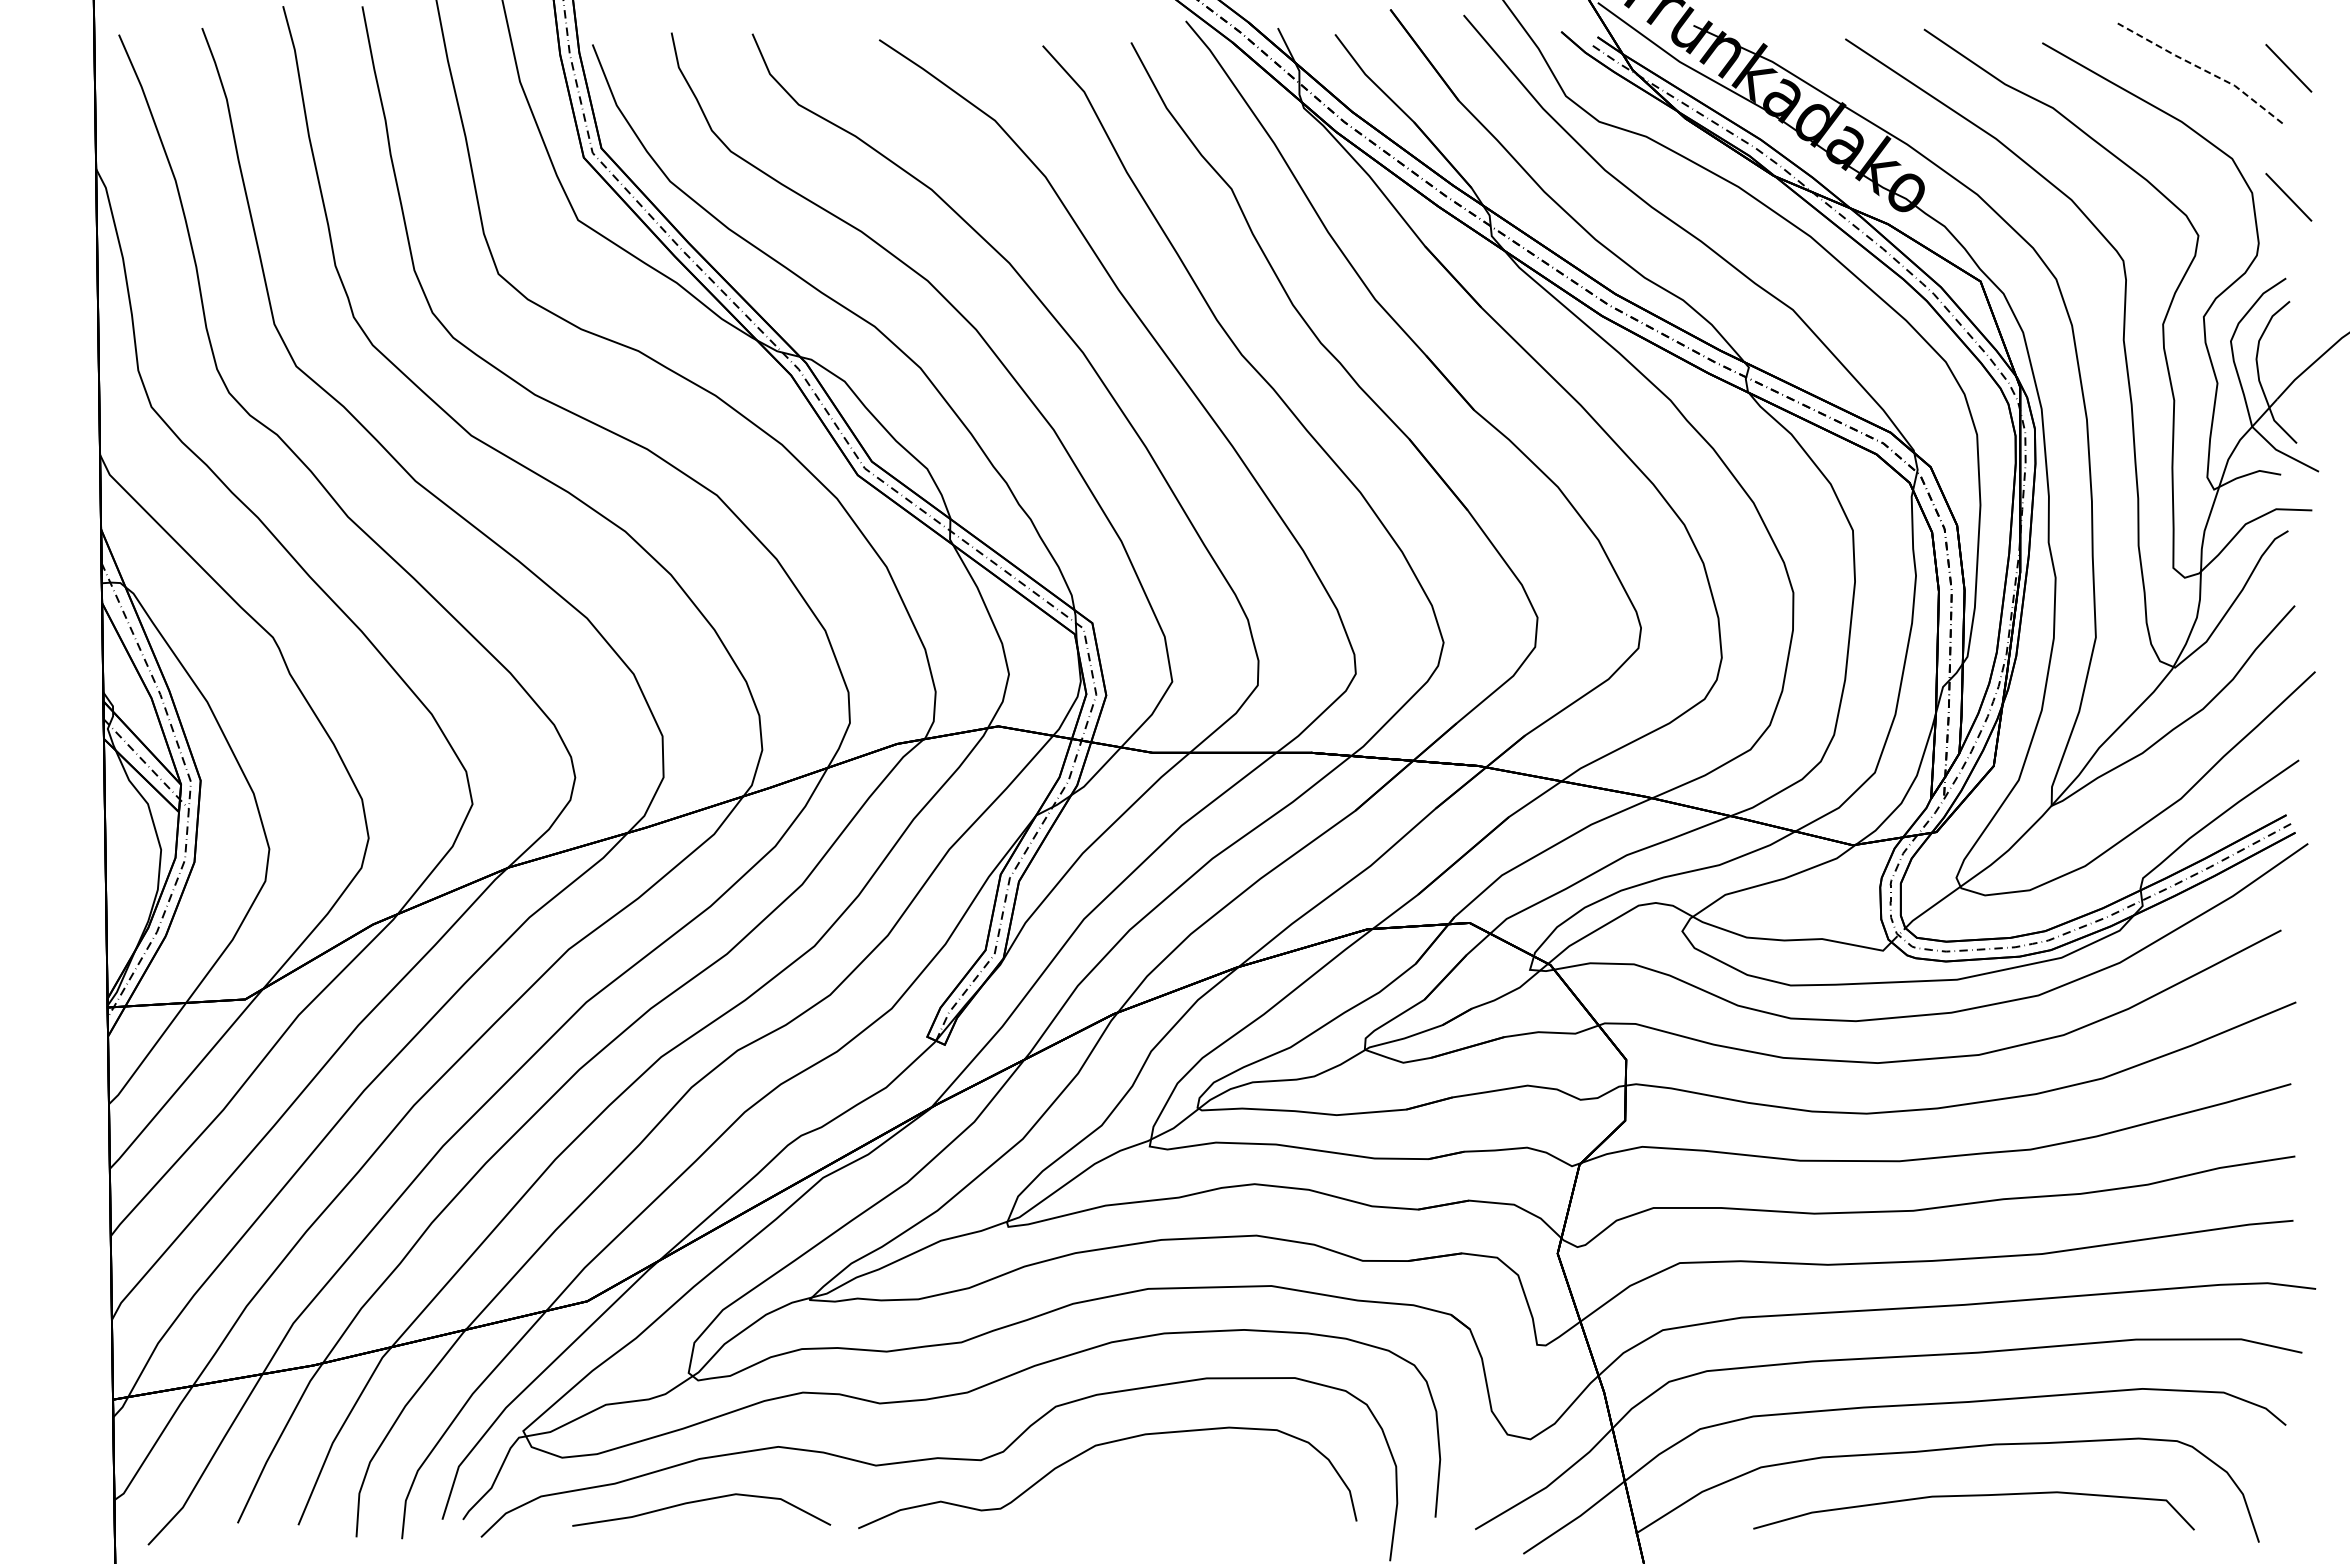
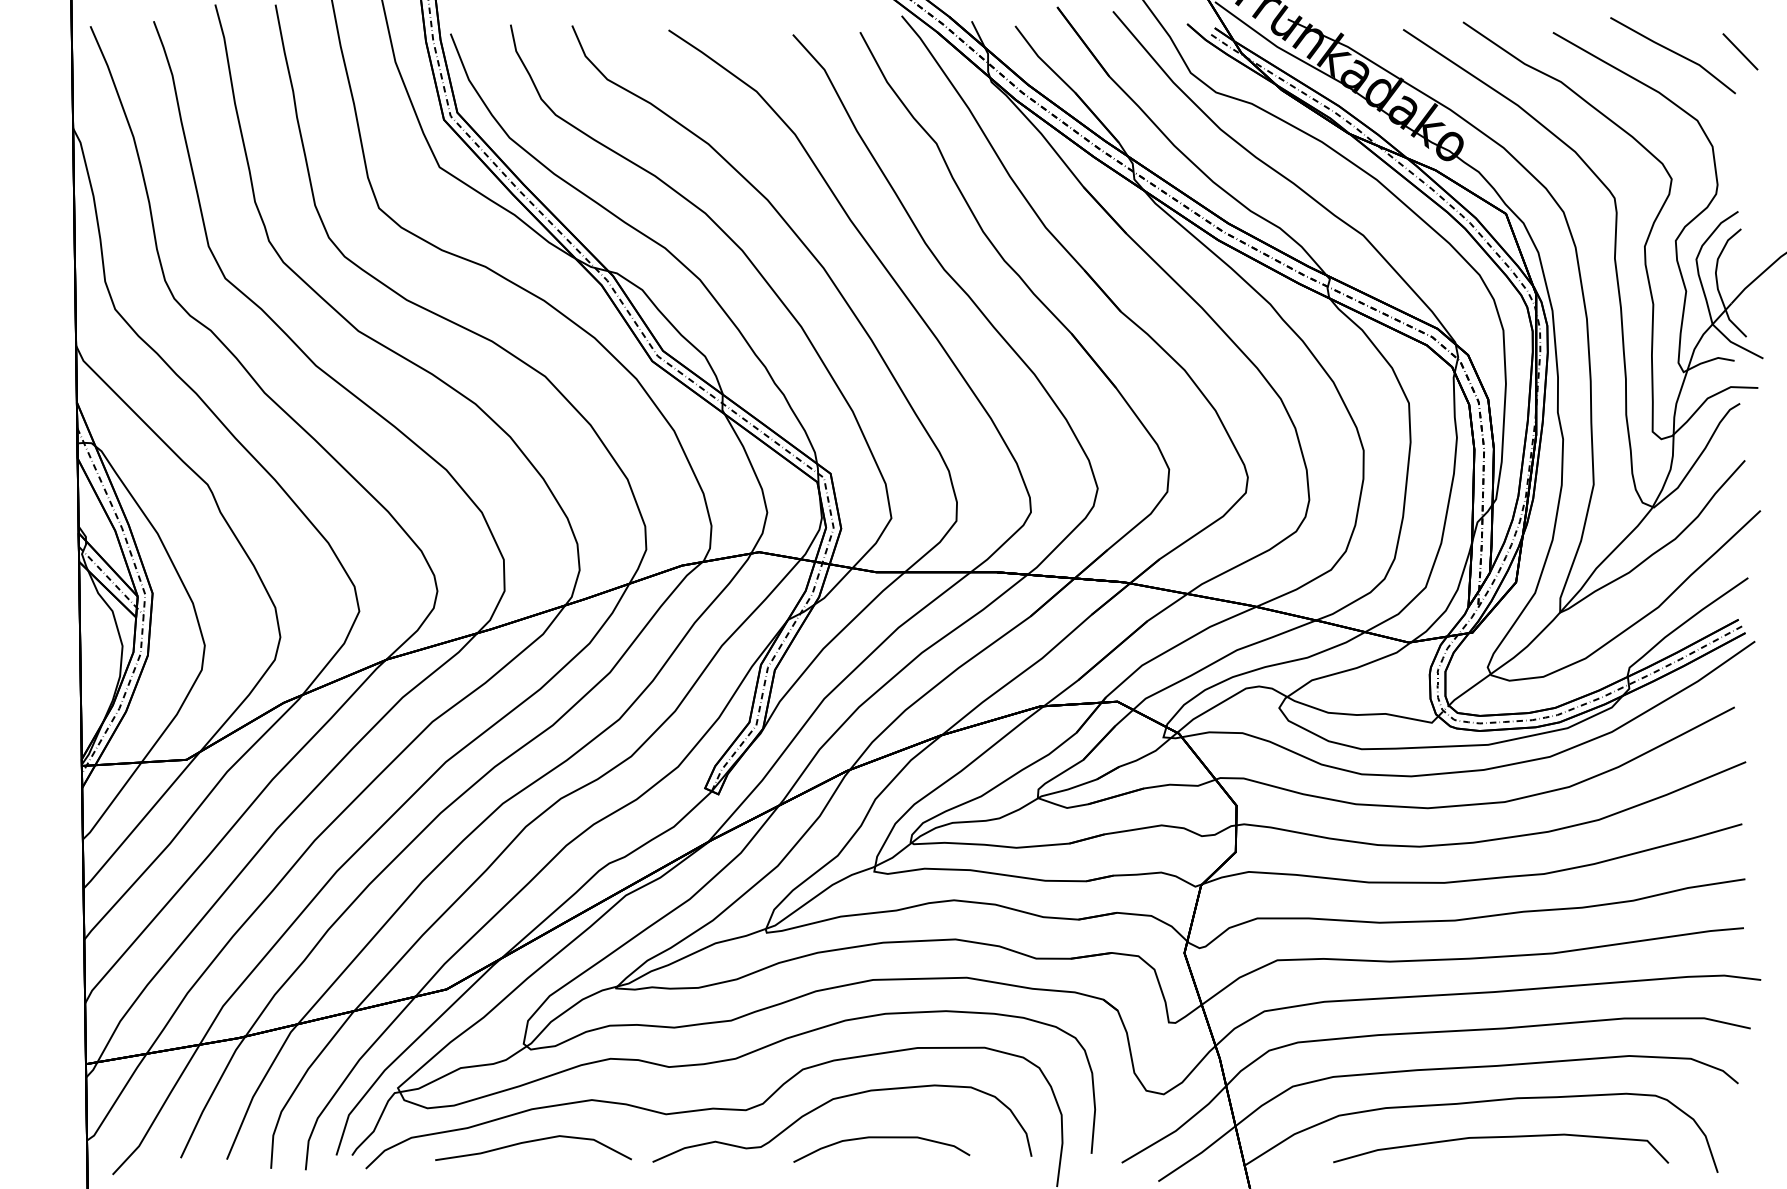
line: (2202, 69) -> (1674, 52), dashed -> solid
line: (2288, 197) -> (1740, 150), removed
curve: (1159, 1496) -> (881, 1137), added

